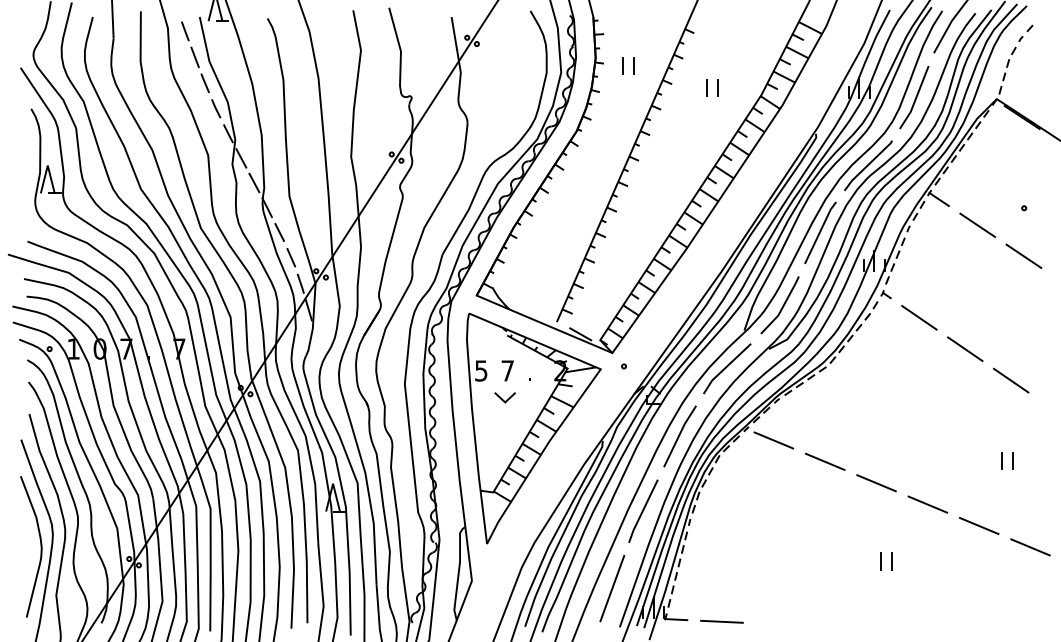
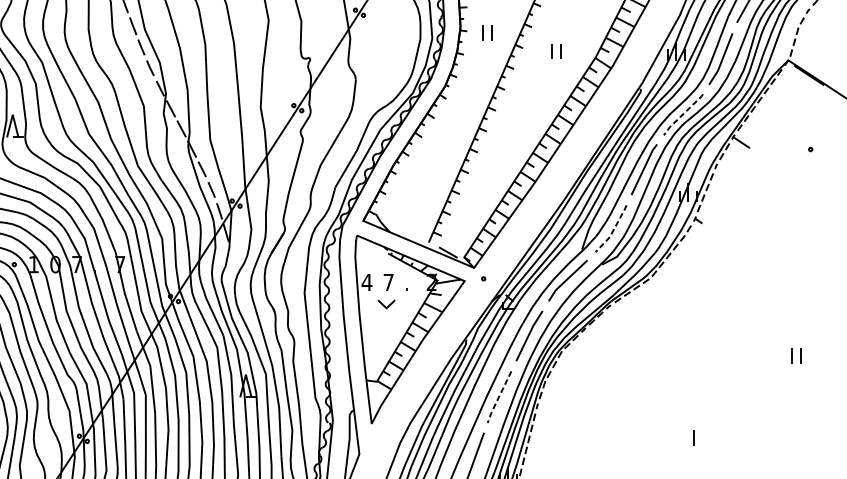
line: (867, 165) -> (682, 114), solid -> dashed
line: (977, 224) -> (772, 162), removed
line: (1023, 255) -> (810, 188), removed
line: (782, 307) -> (613, 230), solid -> dashed
line: (919, 317) -> (725, 238), removed
line: (965, 349) -> (762, 264), removed
text: (481, 370) -> (367, 282), 5 -> 4
line: (1010, 380) -> (799, 290), removed
line: (773, 440) -> (605, 339), removed
line: (824, 461) -> (647, 356), removed
line: (876, 483) -> (690, 374), removed
line: (927, 504) -> (731, 391), removed
line: (642, 511) -> (498, 397), solid -> dashed
line: (978, 525) -> (773, 408), removed
line: (1030, 547) -> (815, 426), removed
line: (891, 561) -> (702, 438), removed

